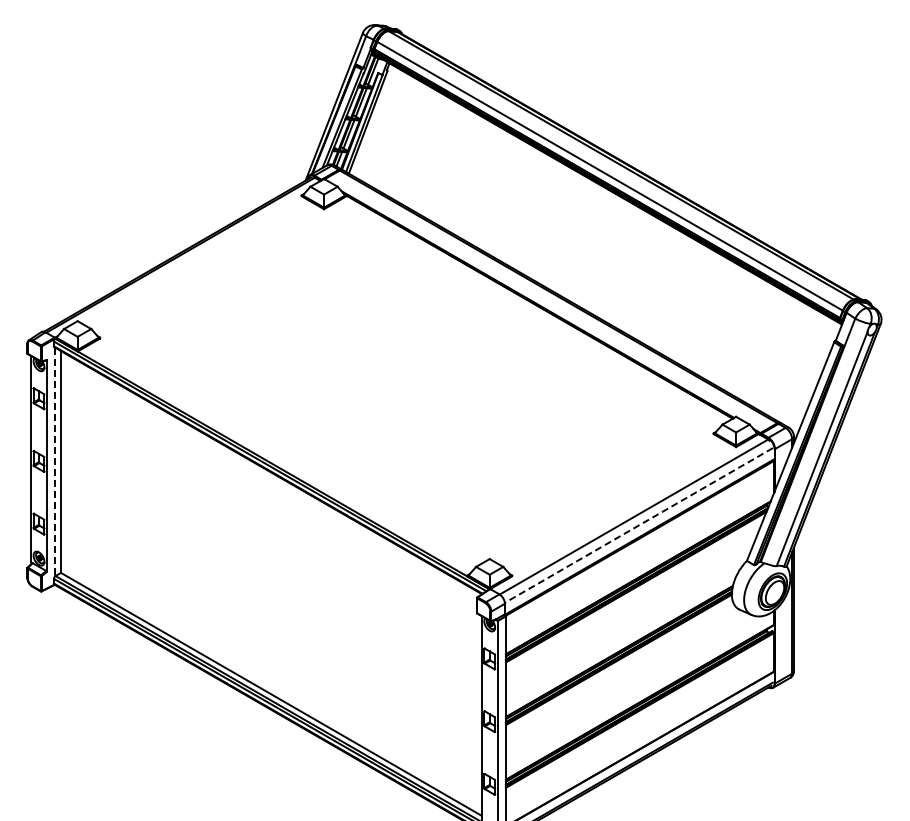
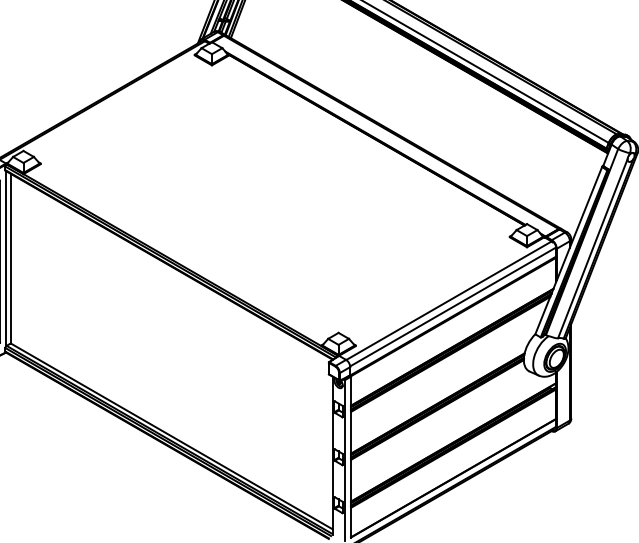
line: (55, 462) -> (6, 259), dashed -> solid
line: (638, 525) -> (452, 307), dashed -> solid

